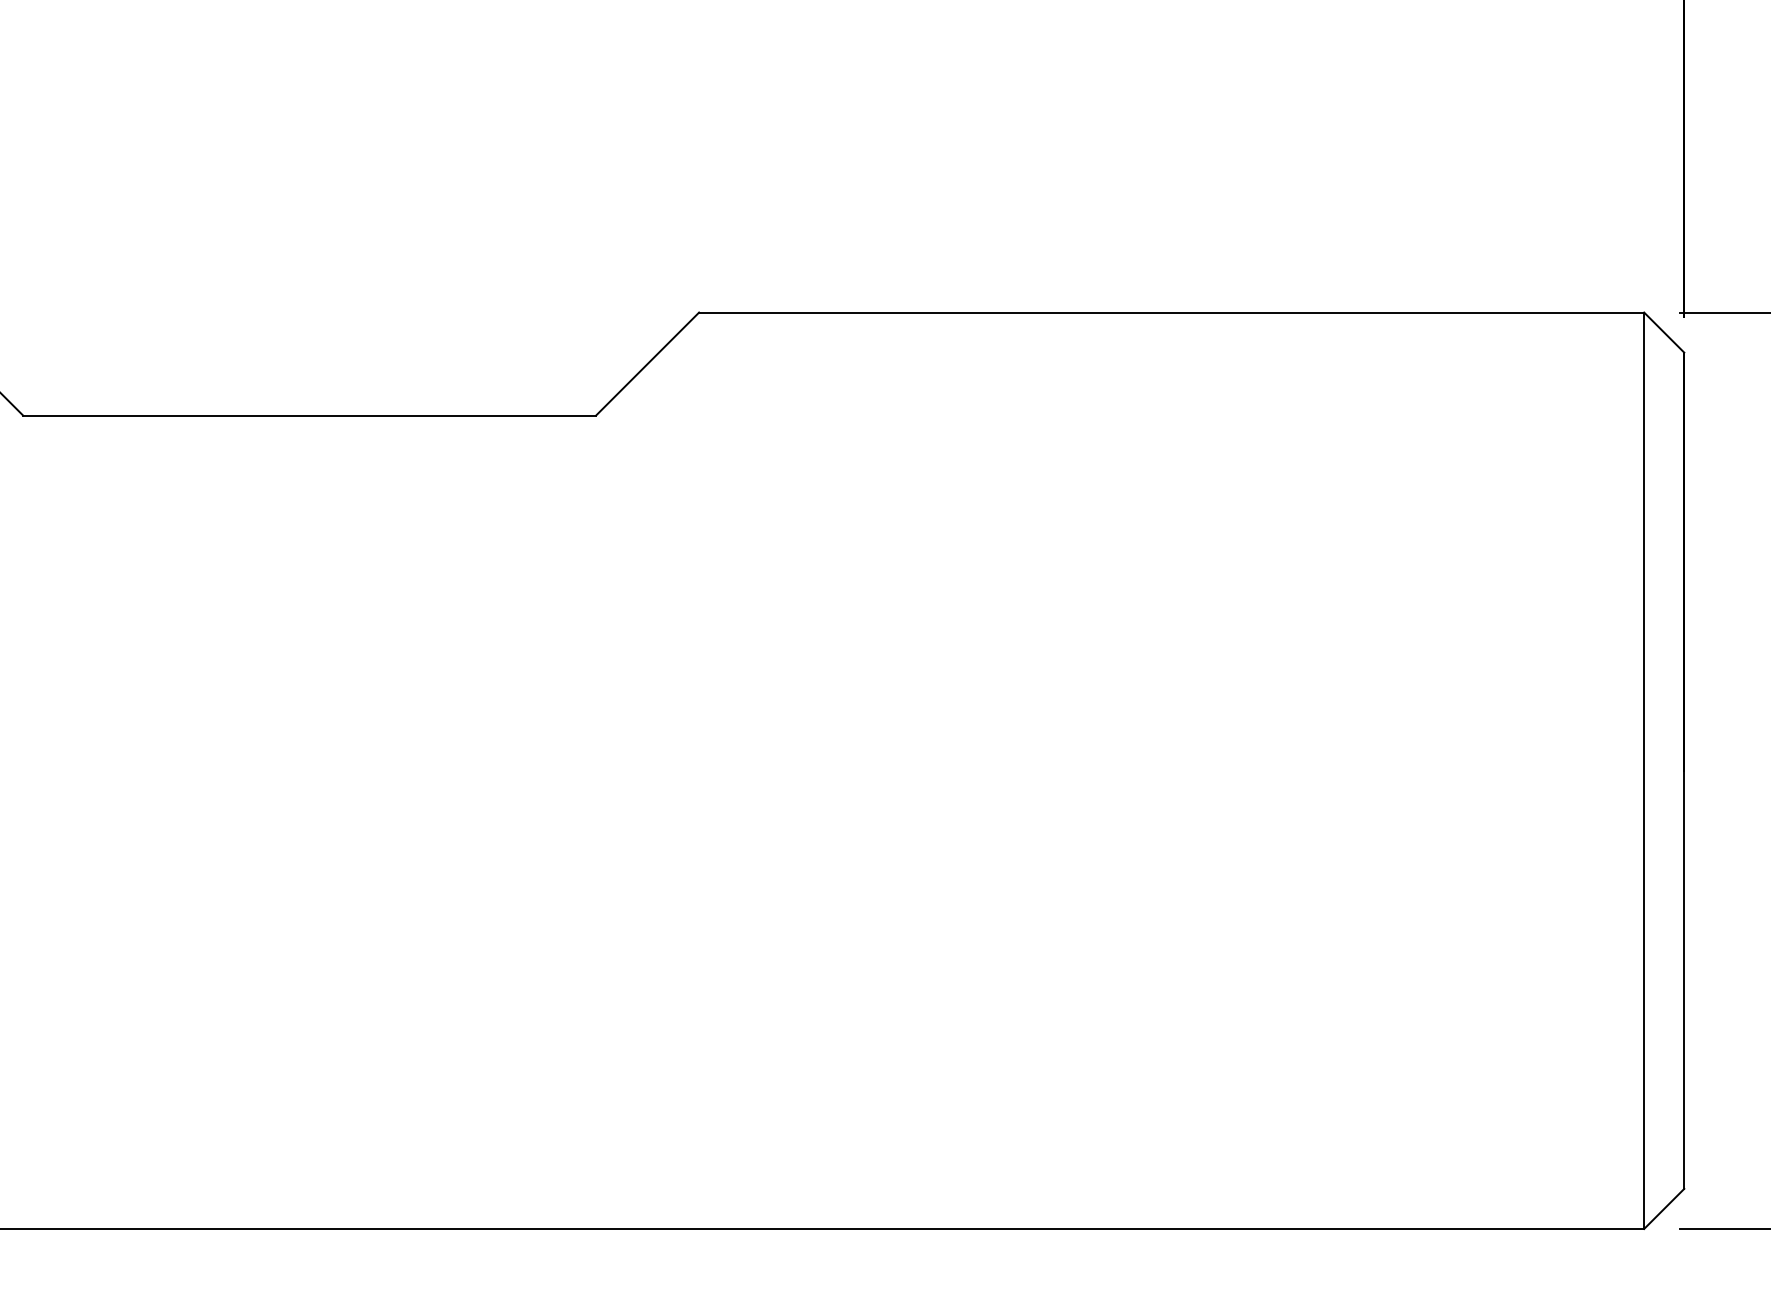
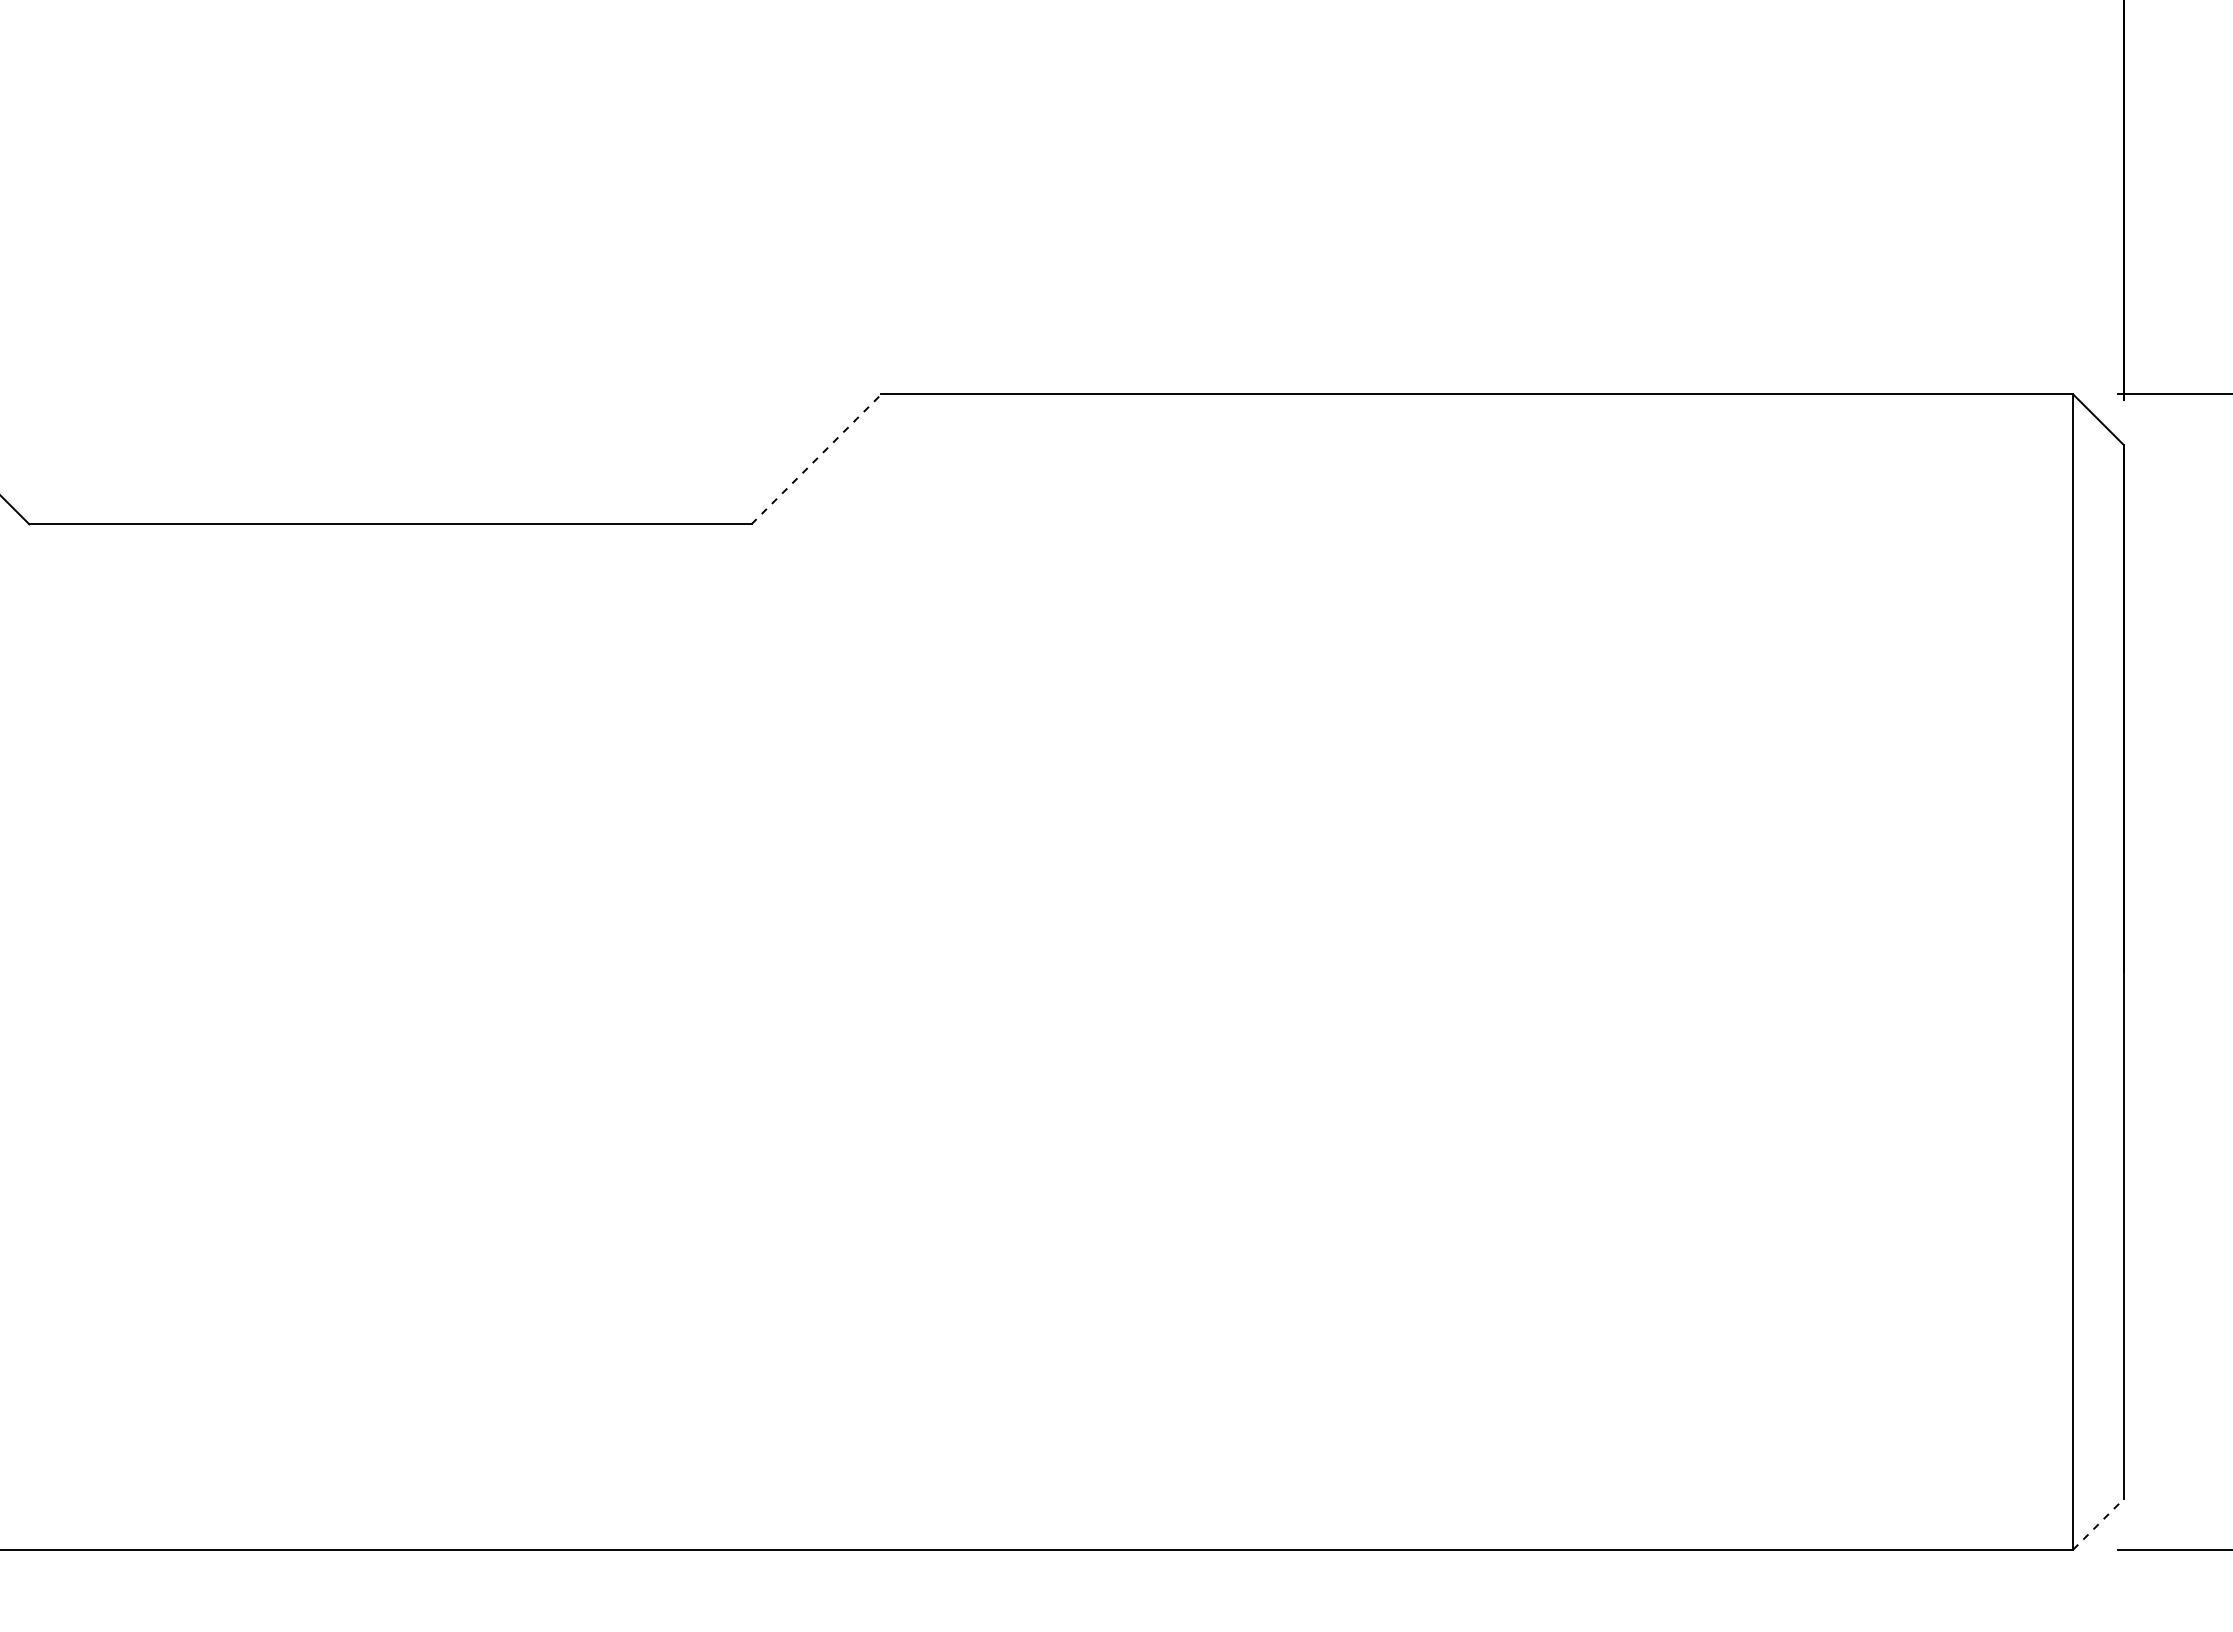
line: (647, 364) -> (816, 459), solid -> dashed
line: (1664, 1208) -> (2098, 1524), solid -> dashed

